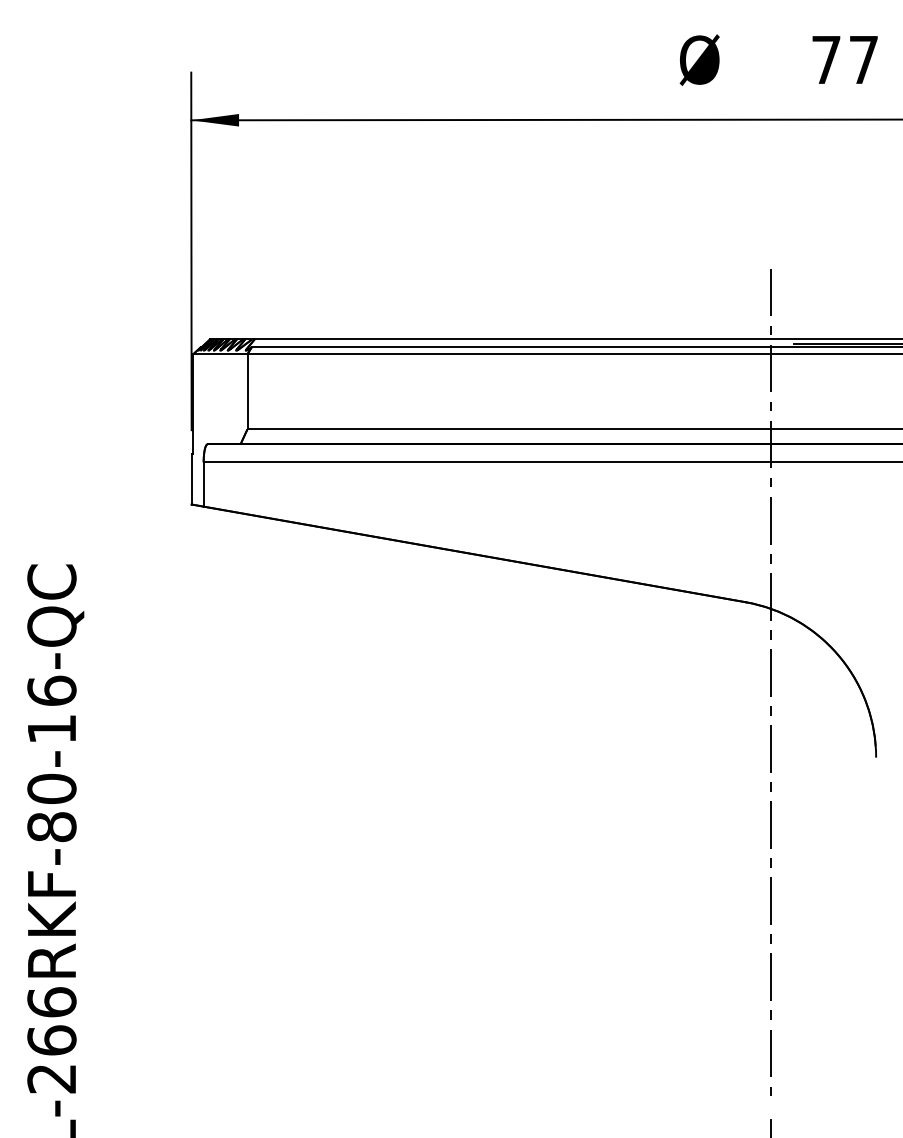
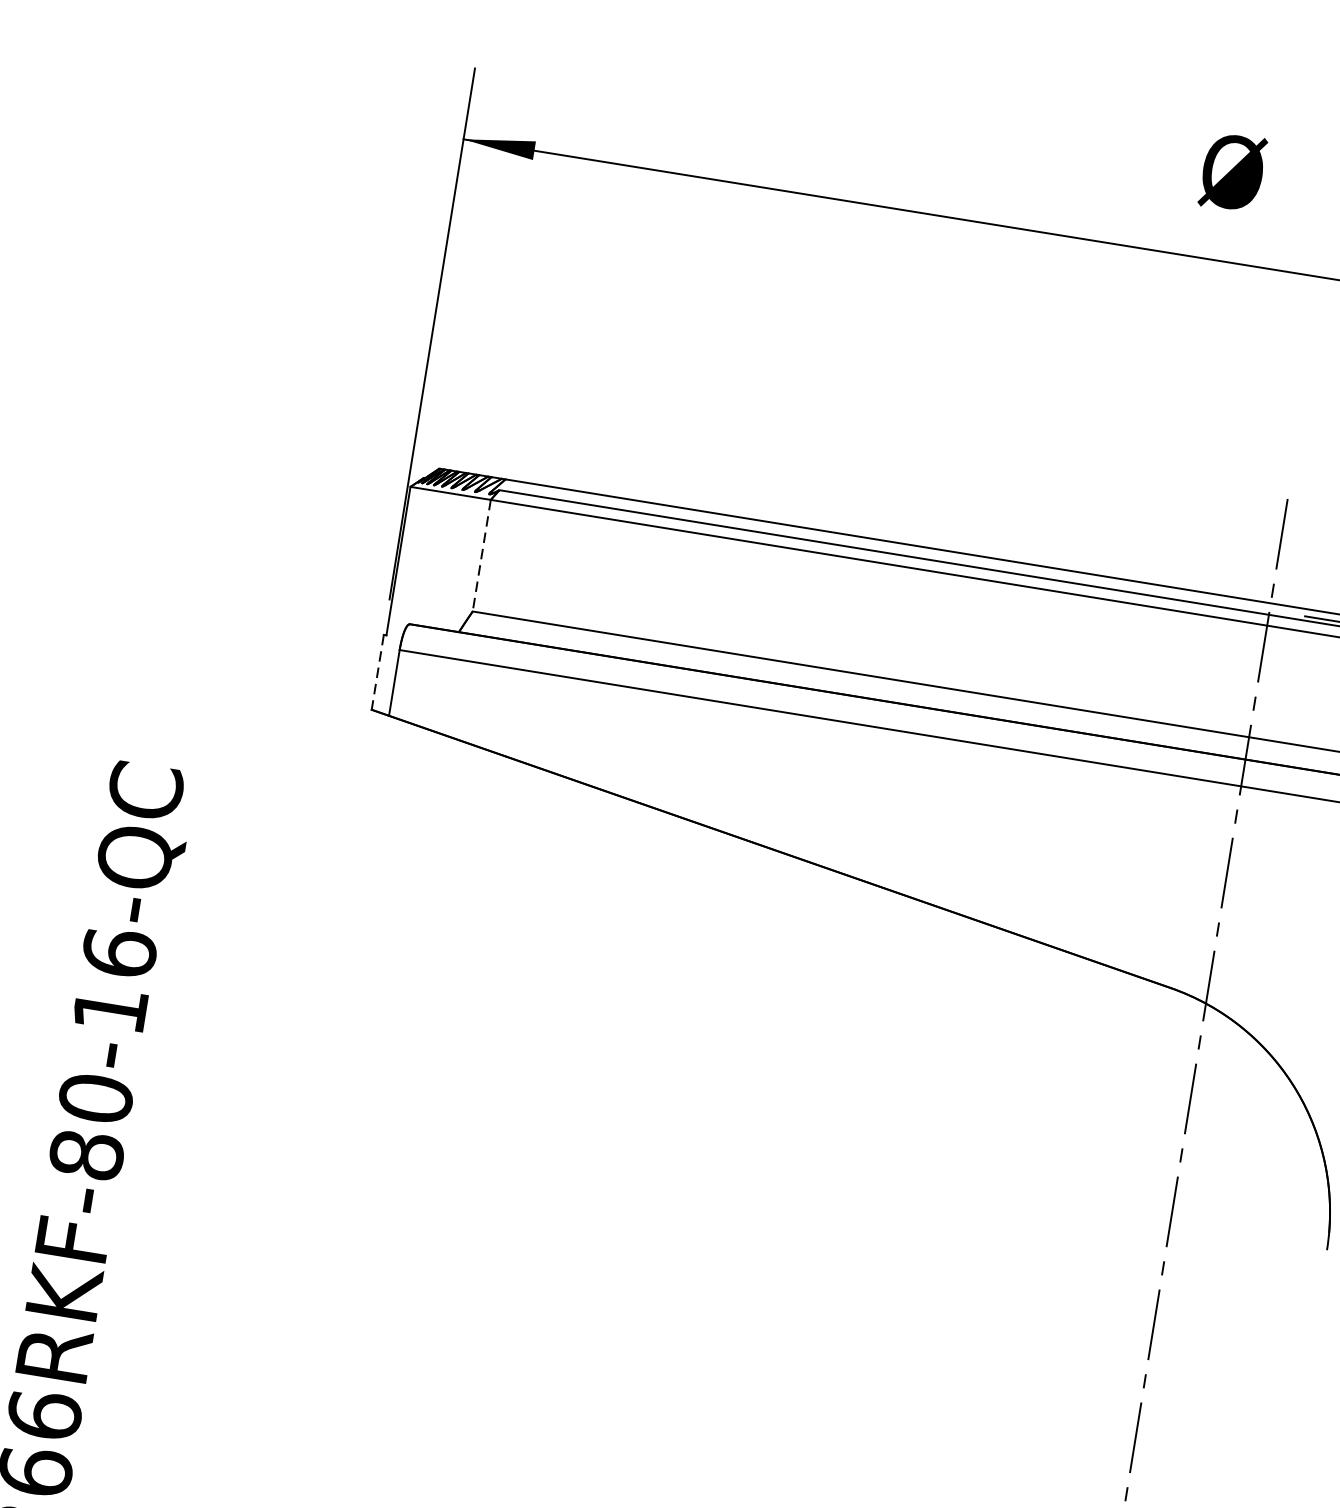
line: (247, 391) -> (481, 555), solid -> dashed
line: (191, 479) -> (377, 672), solid -> dashed

